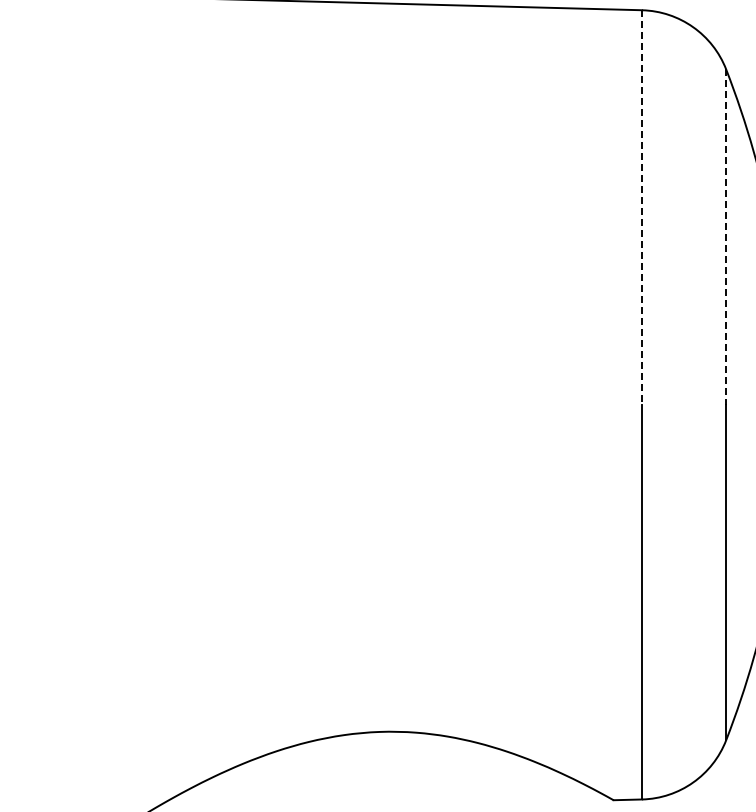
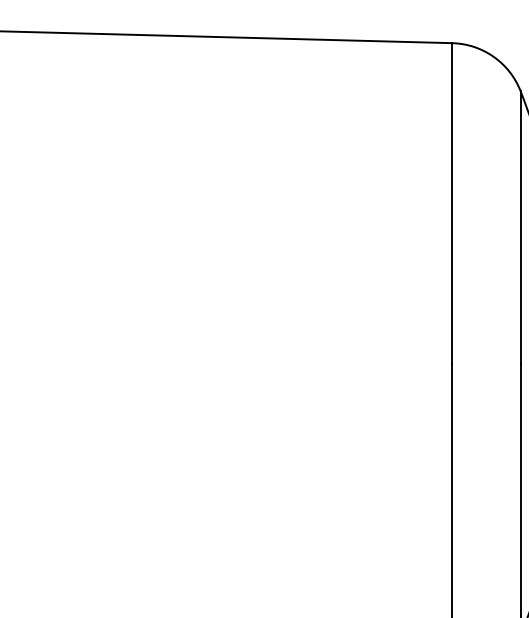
line: (642, 208) -> (452, 204), dashed -> solid
line: (726, 237) -> (520, 227), dashed -> solid

